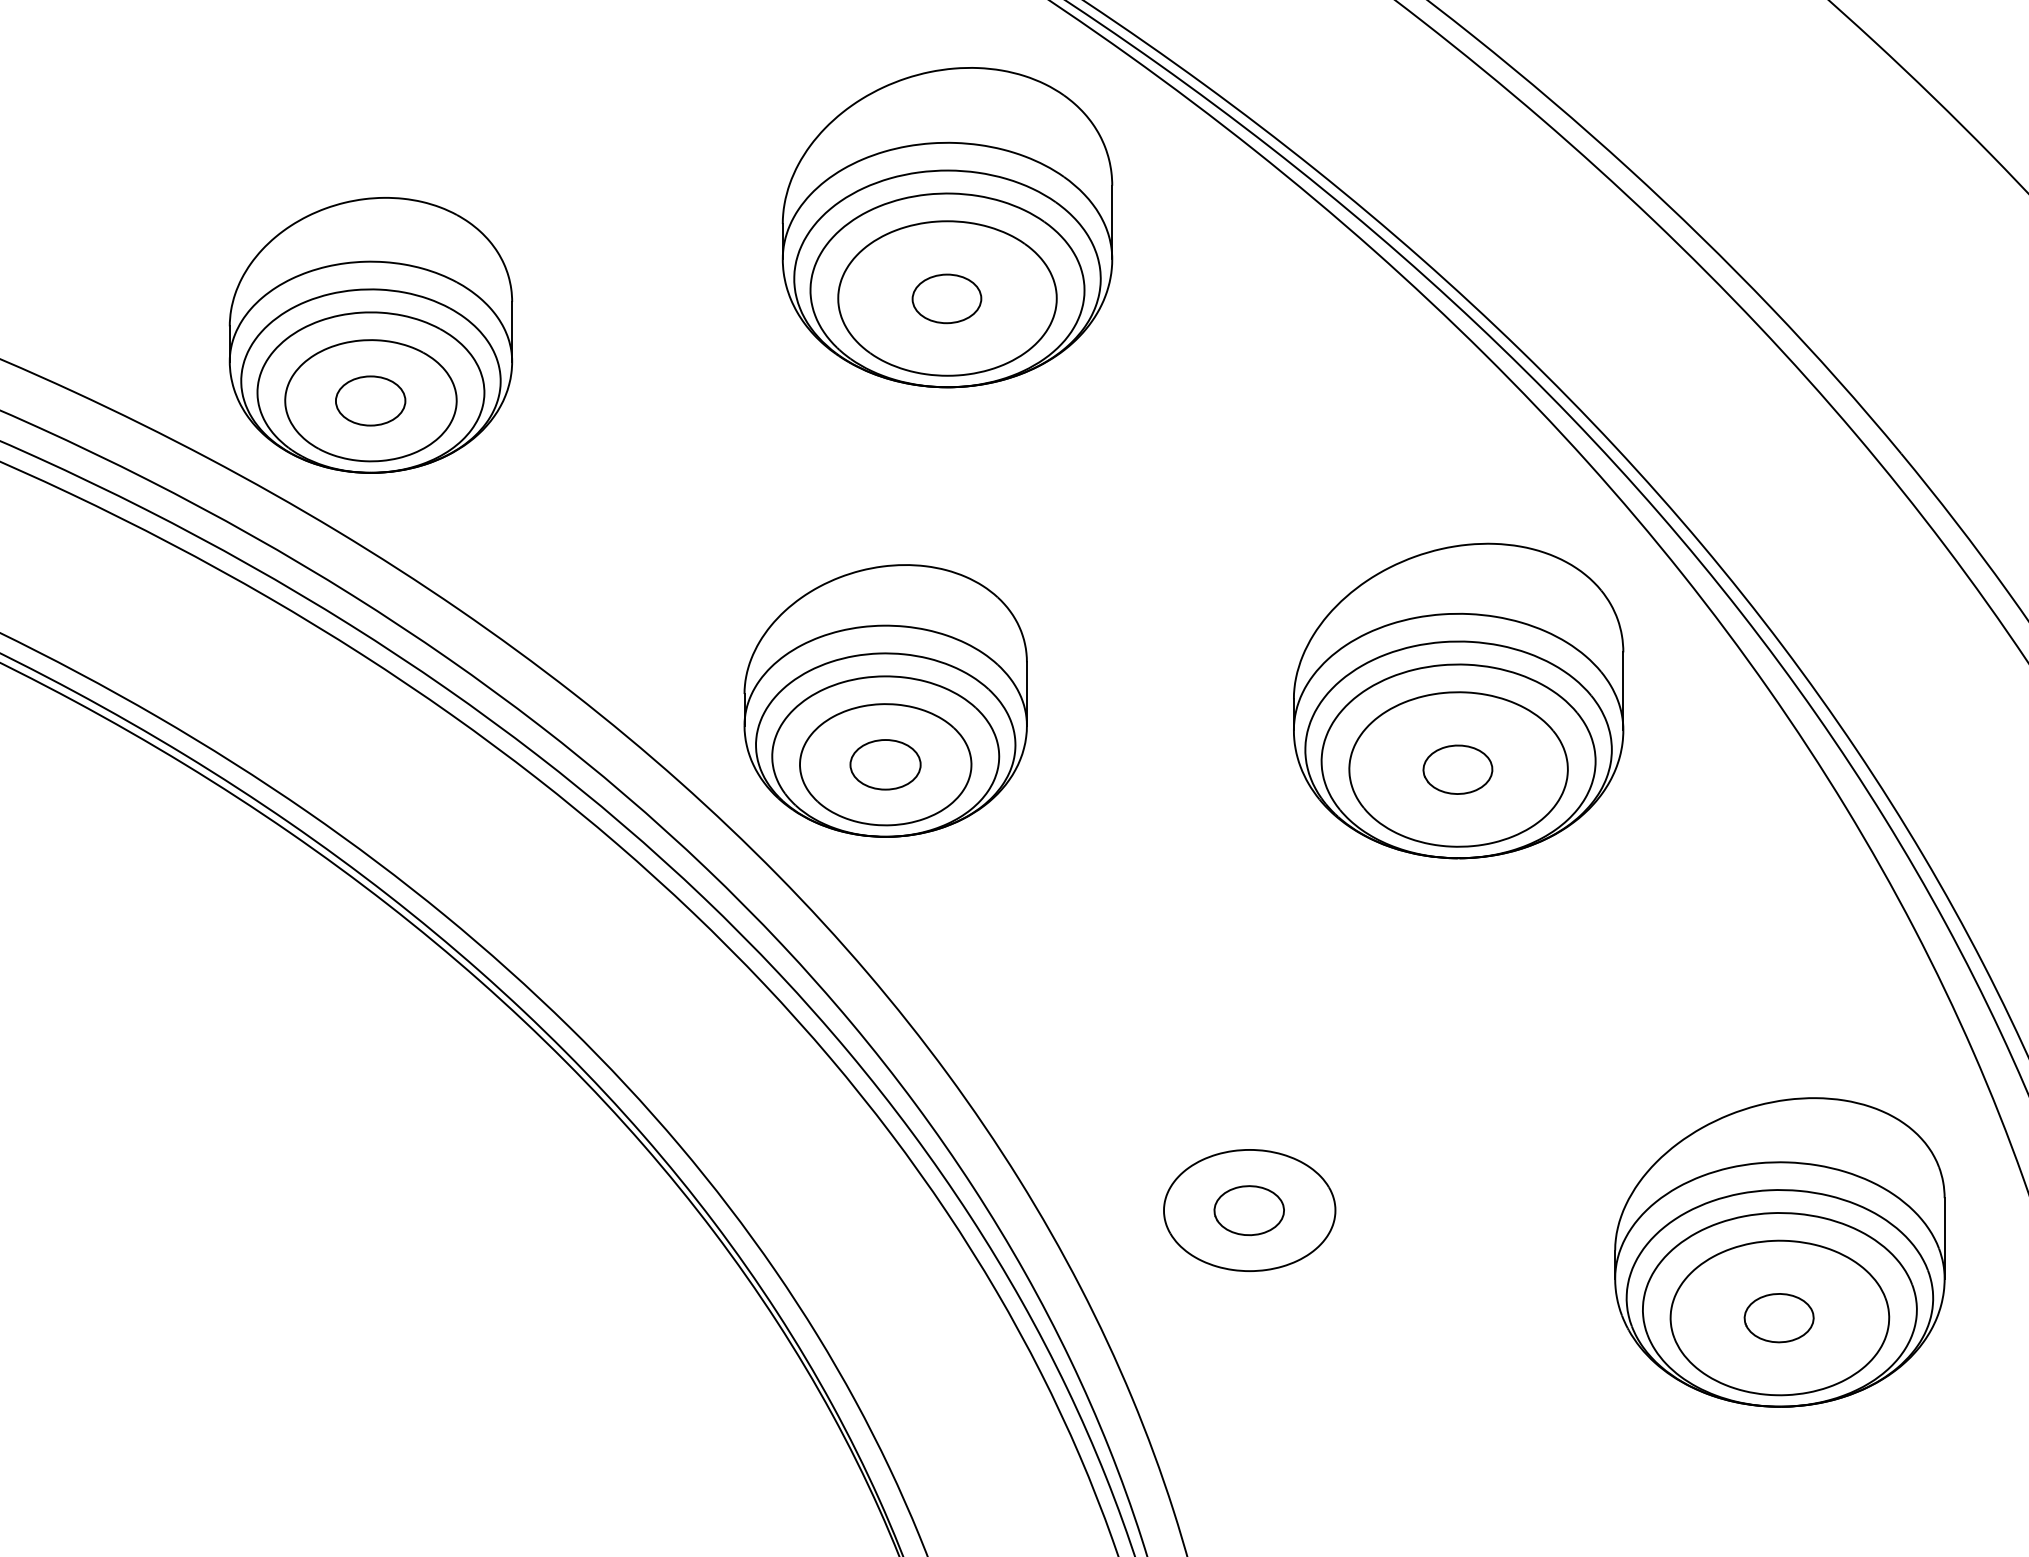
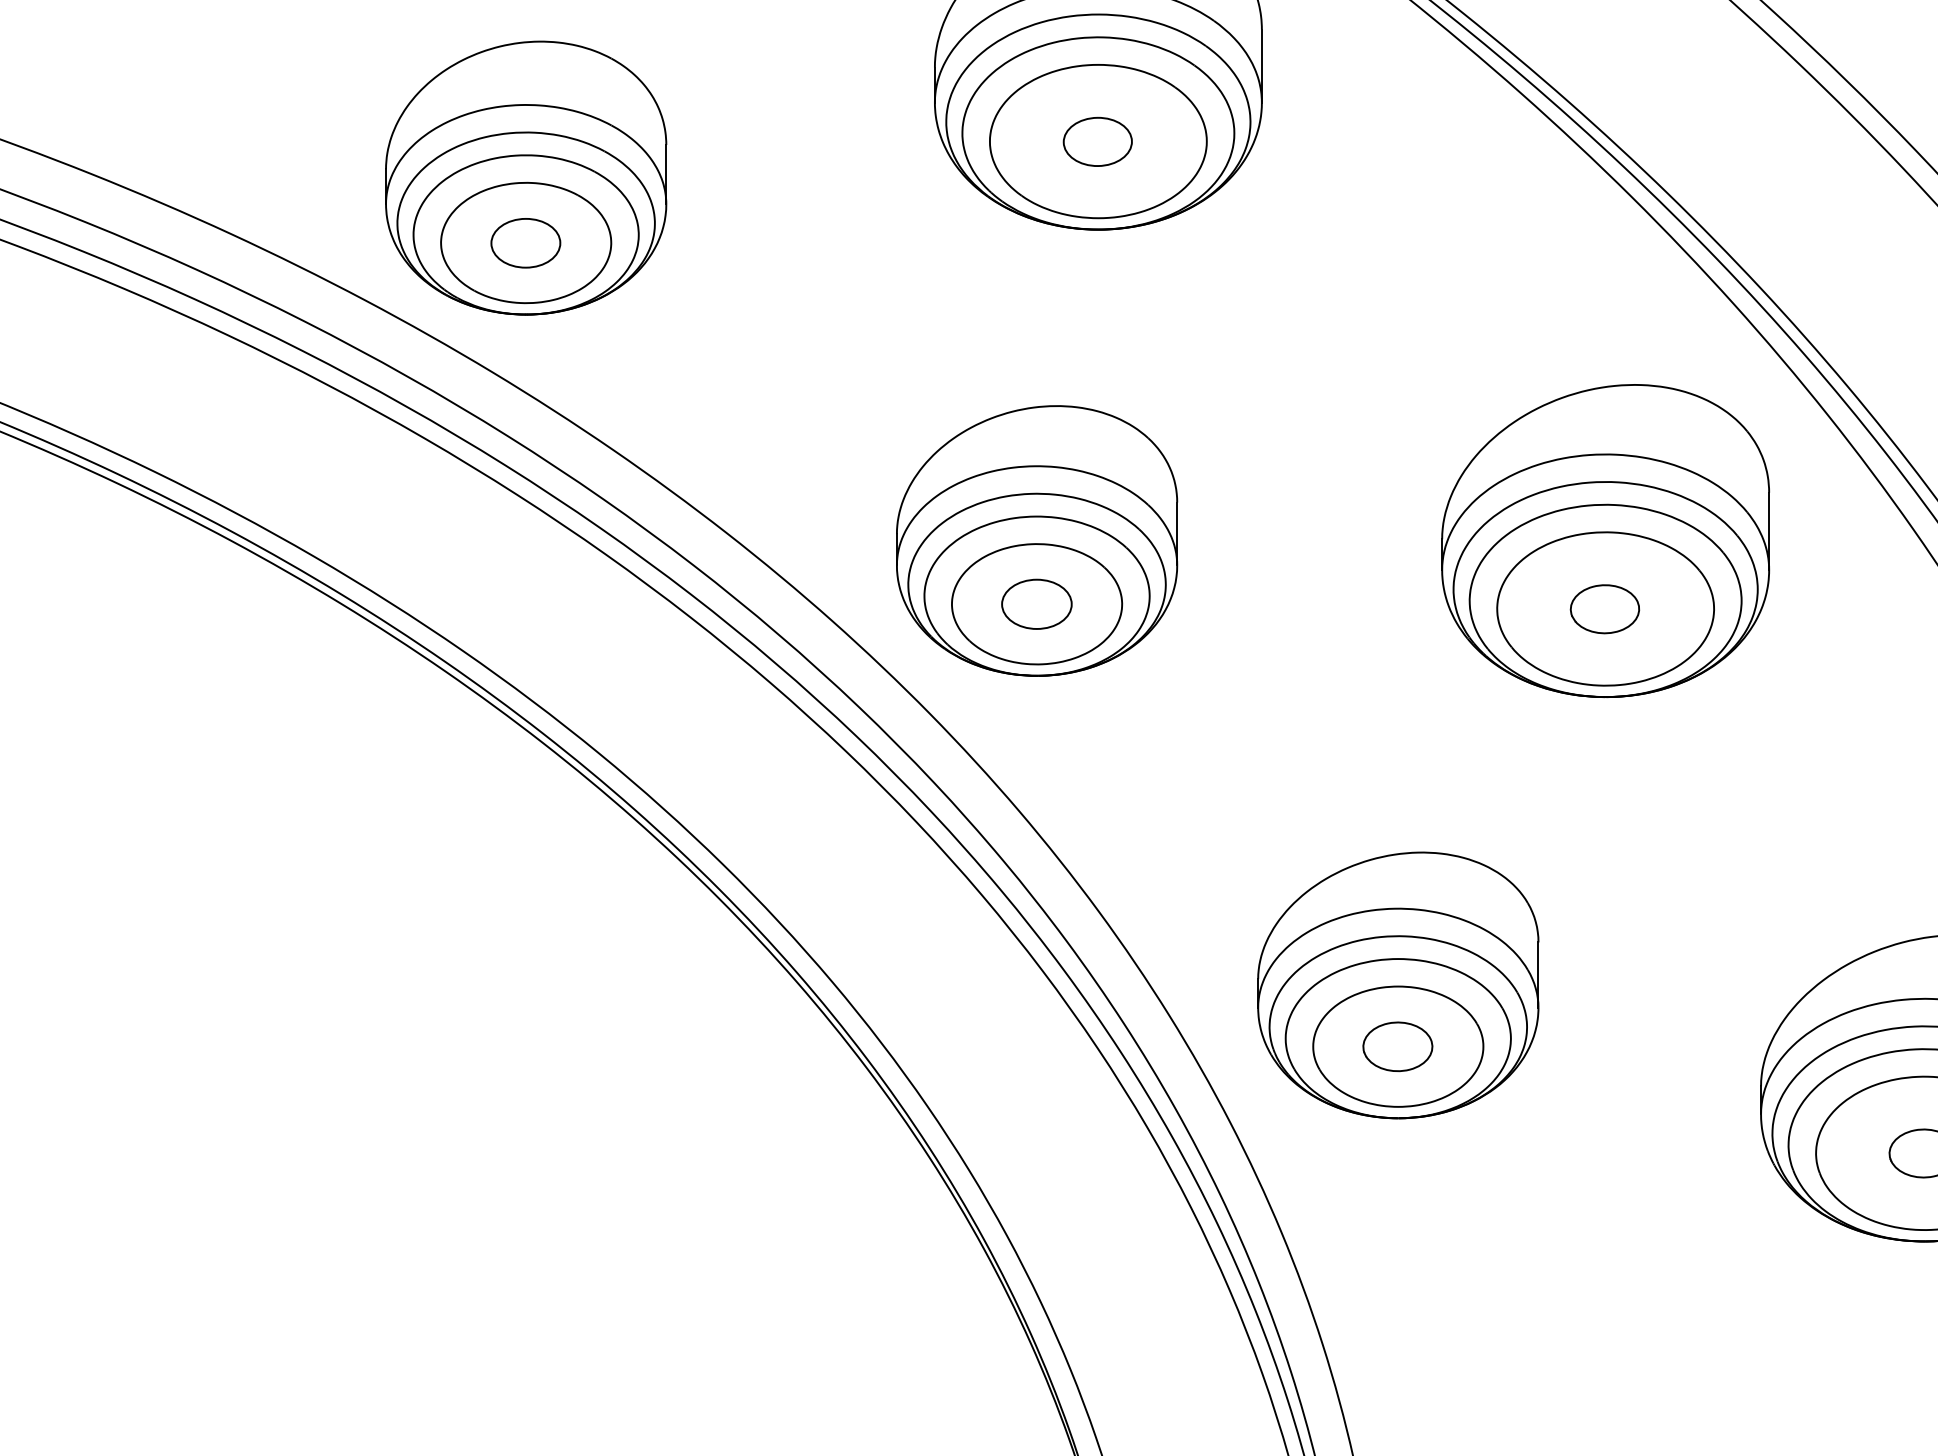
part: (1249, 1148) -> (1398, 985), added

